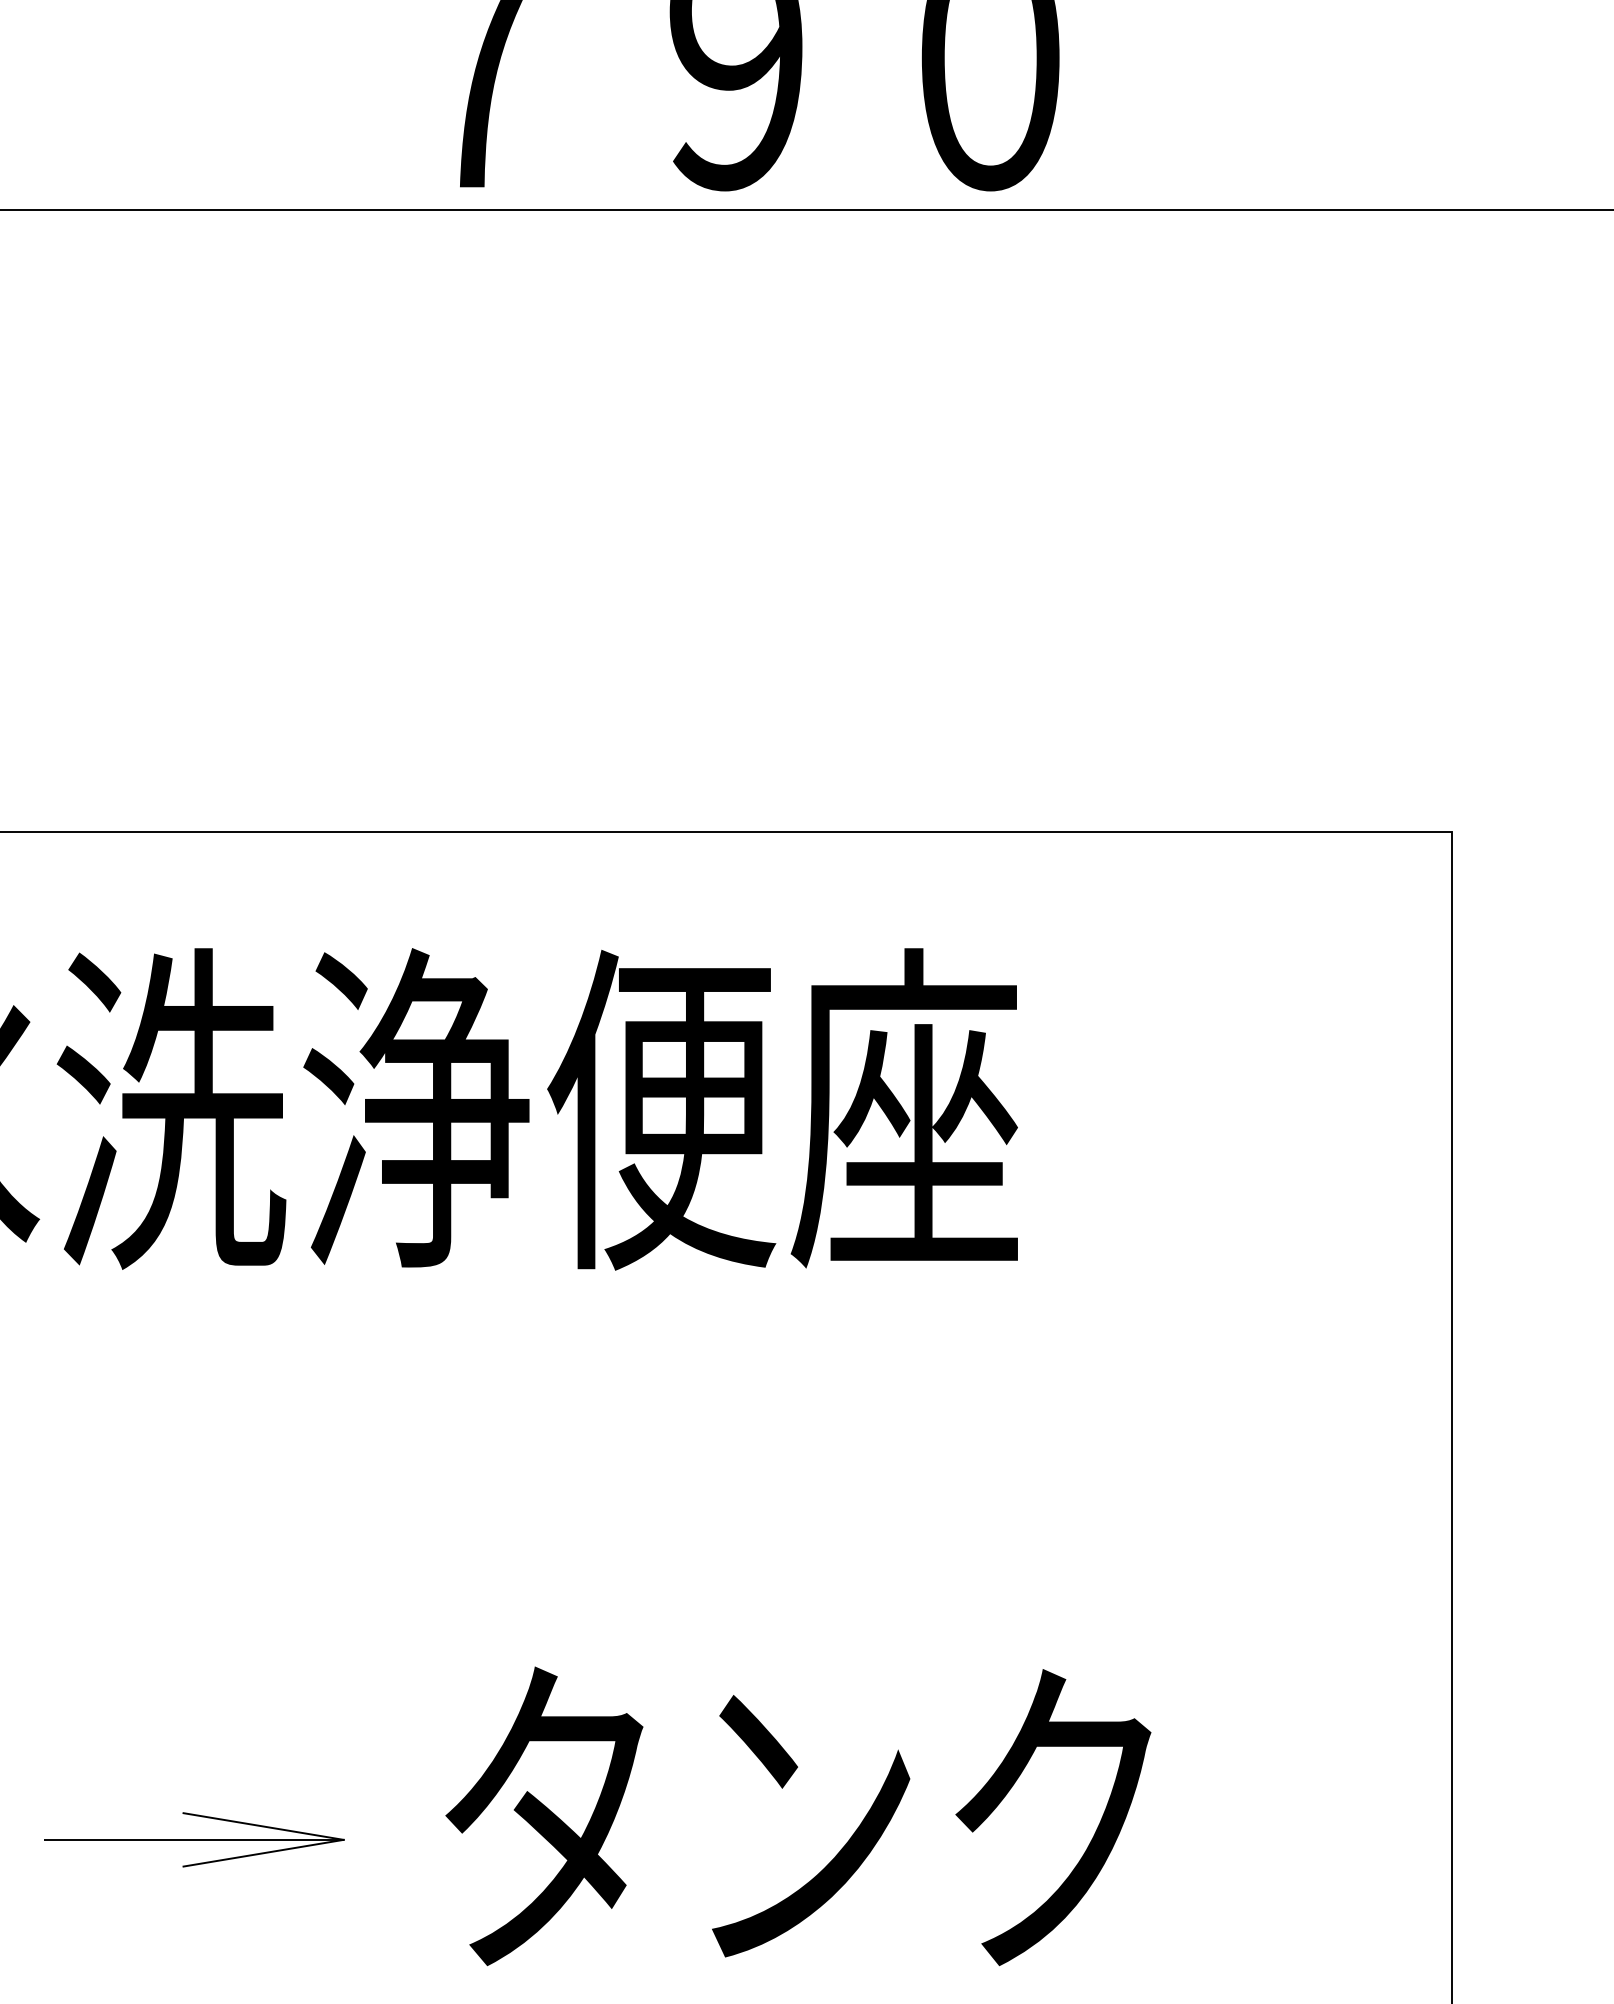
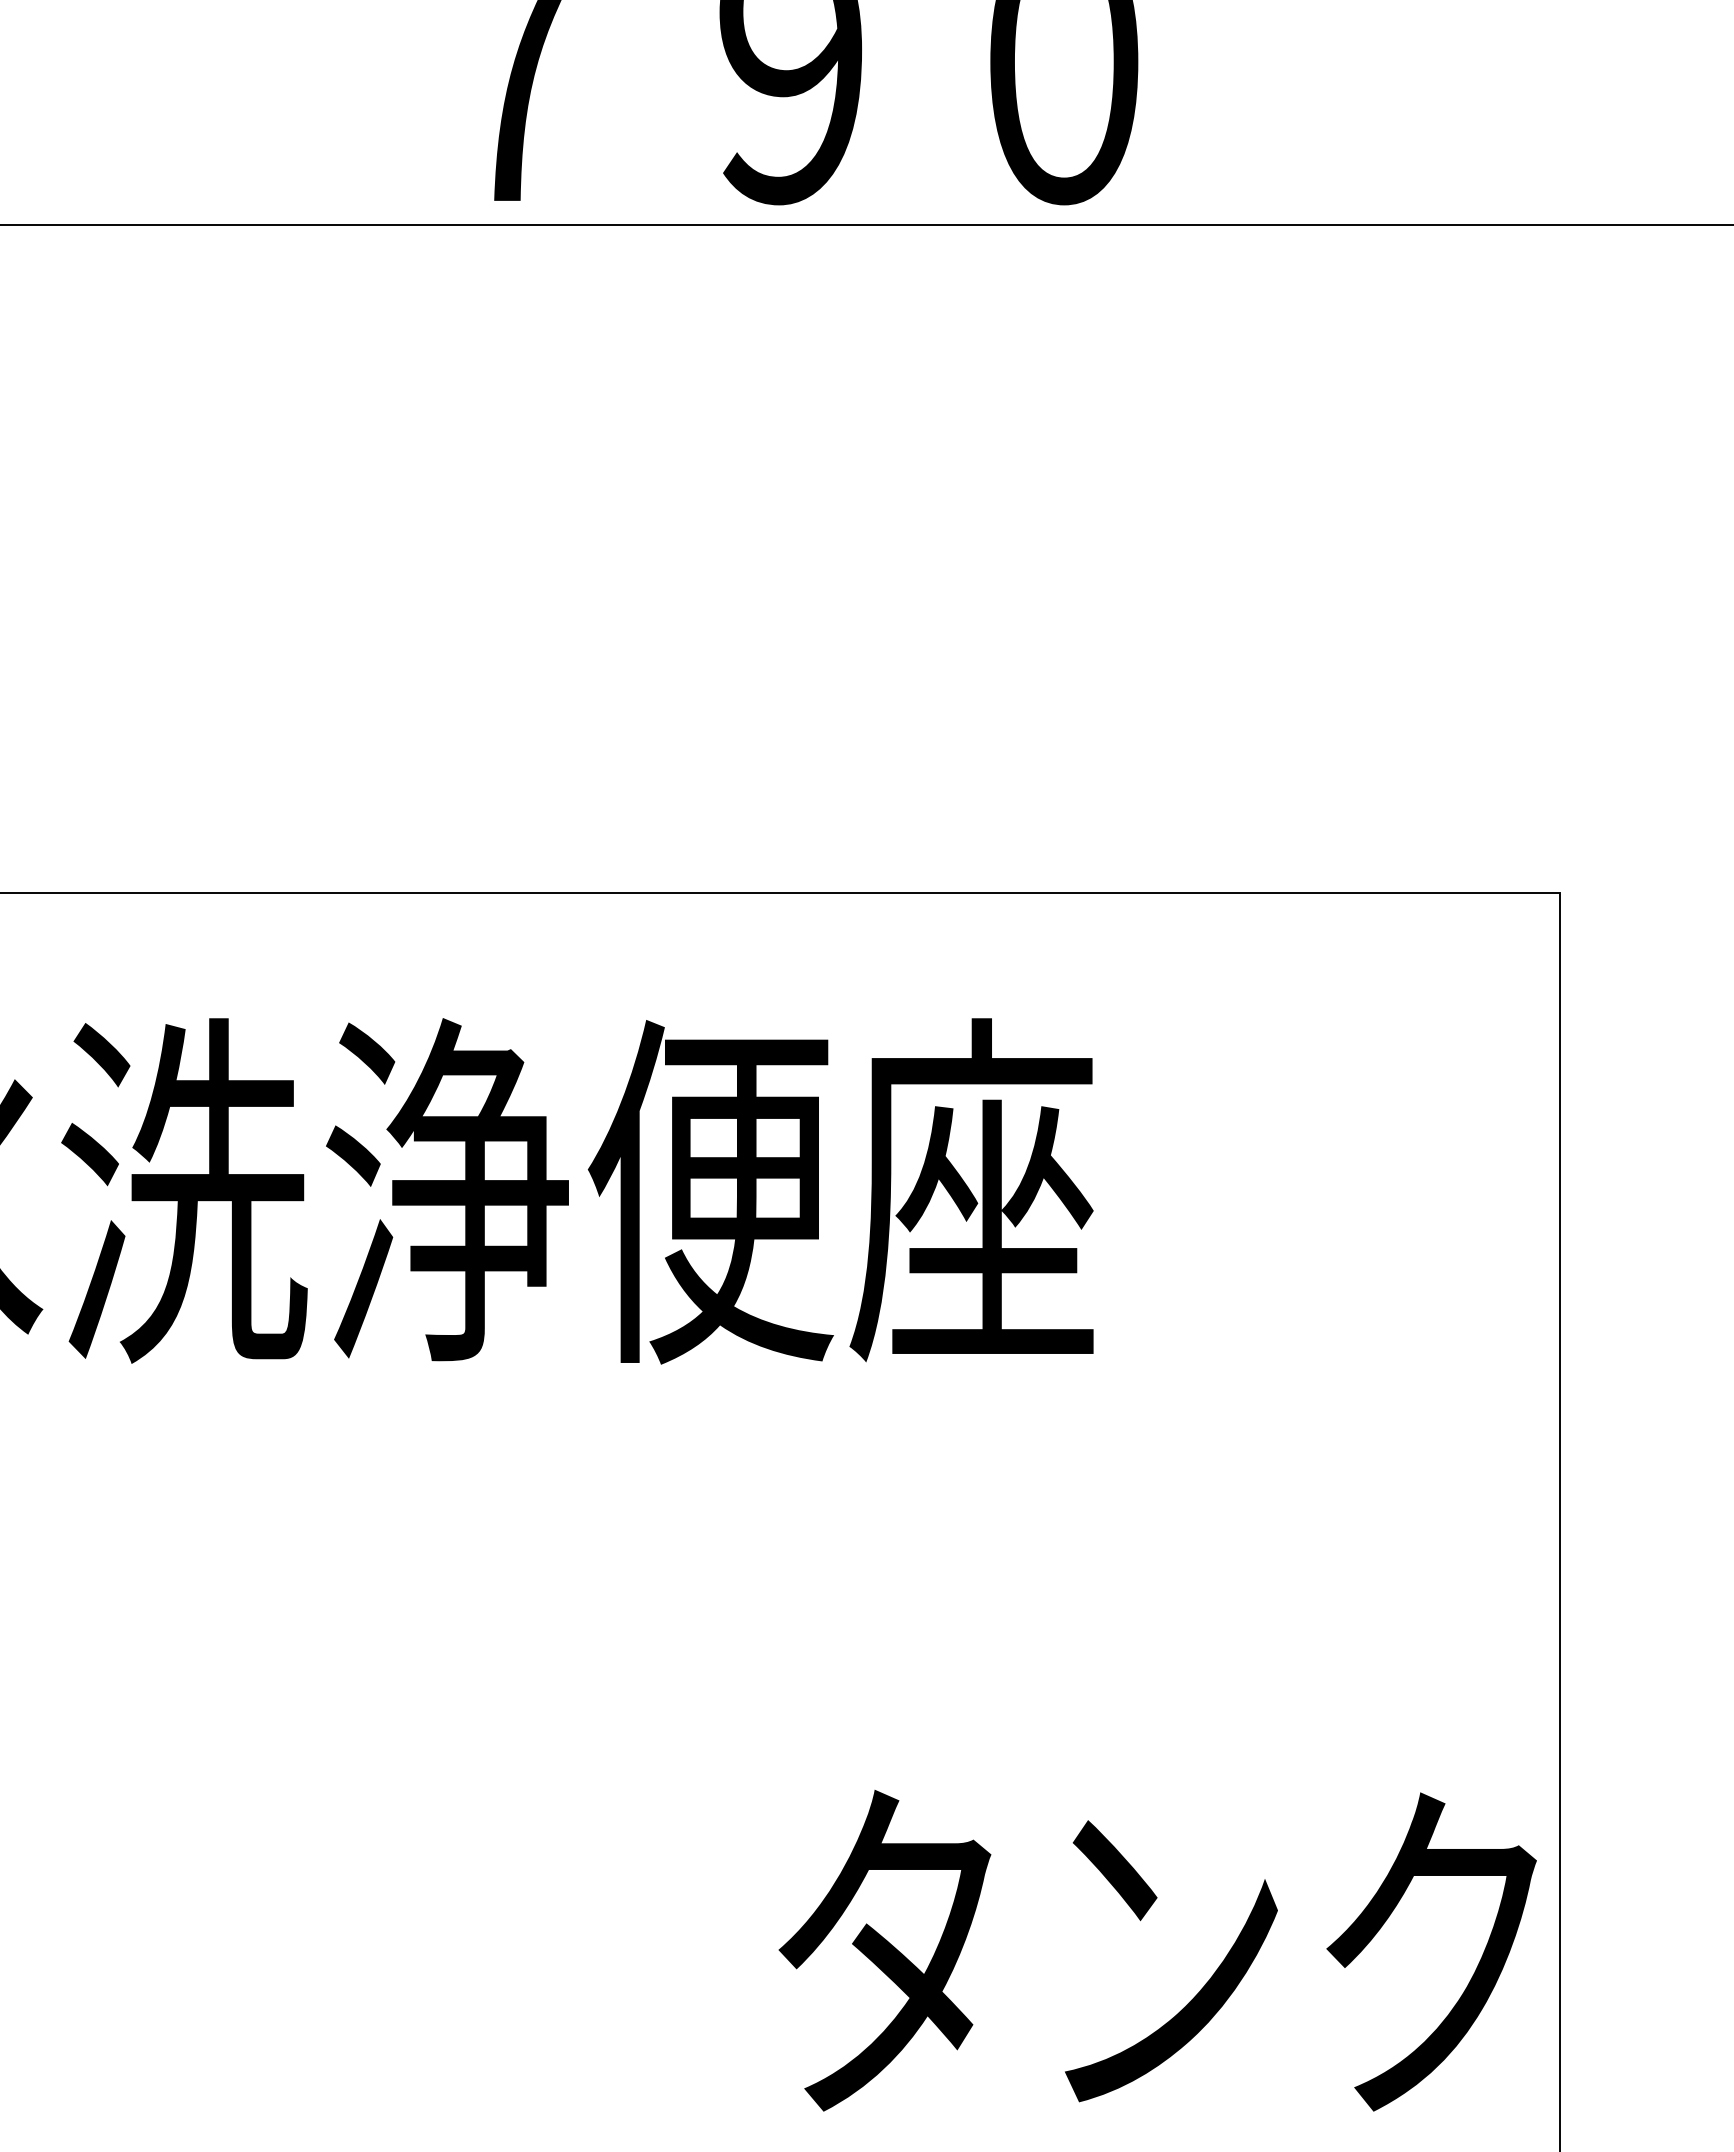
text: (798, 1816) -> (1157, 1950), moved
part: (193, 1839) -> (208, 1975), removed

